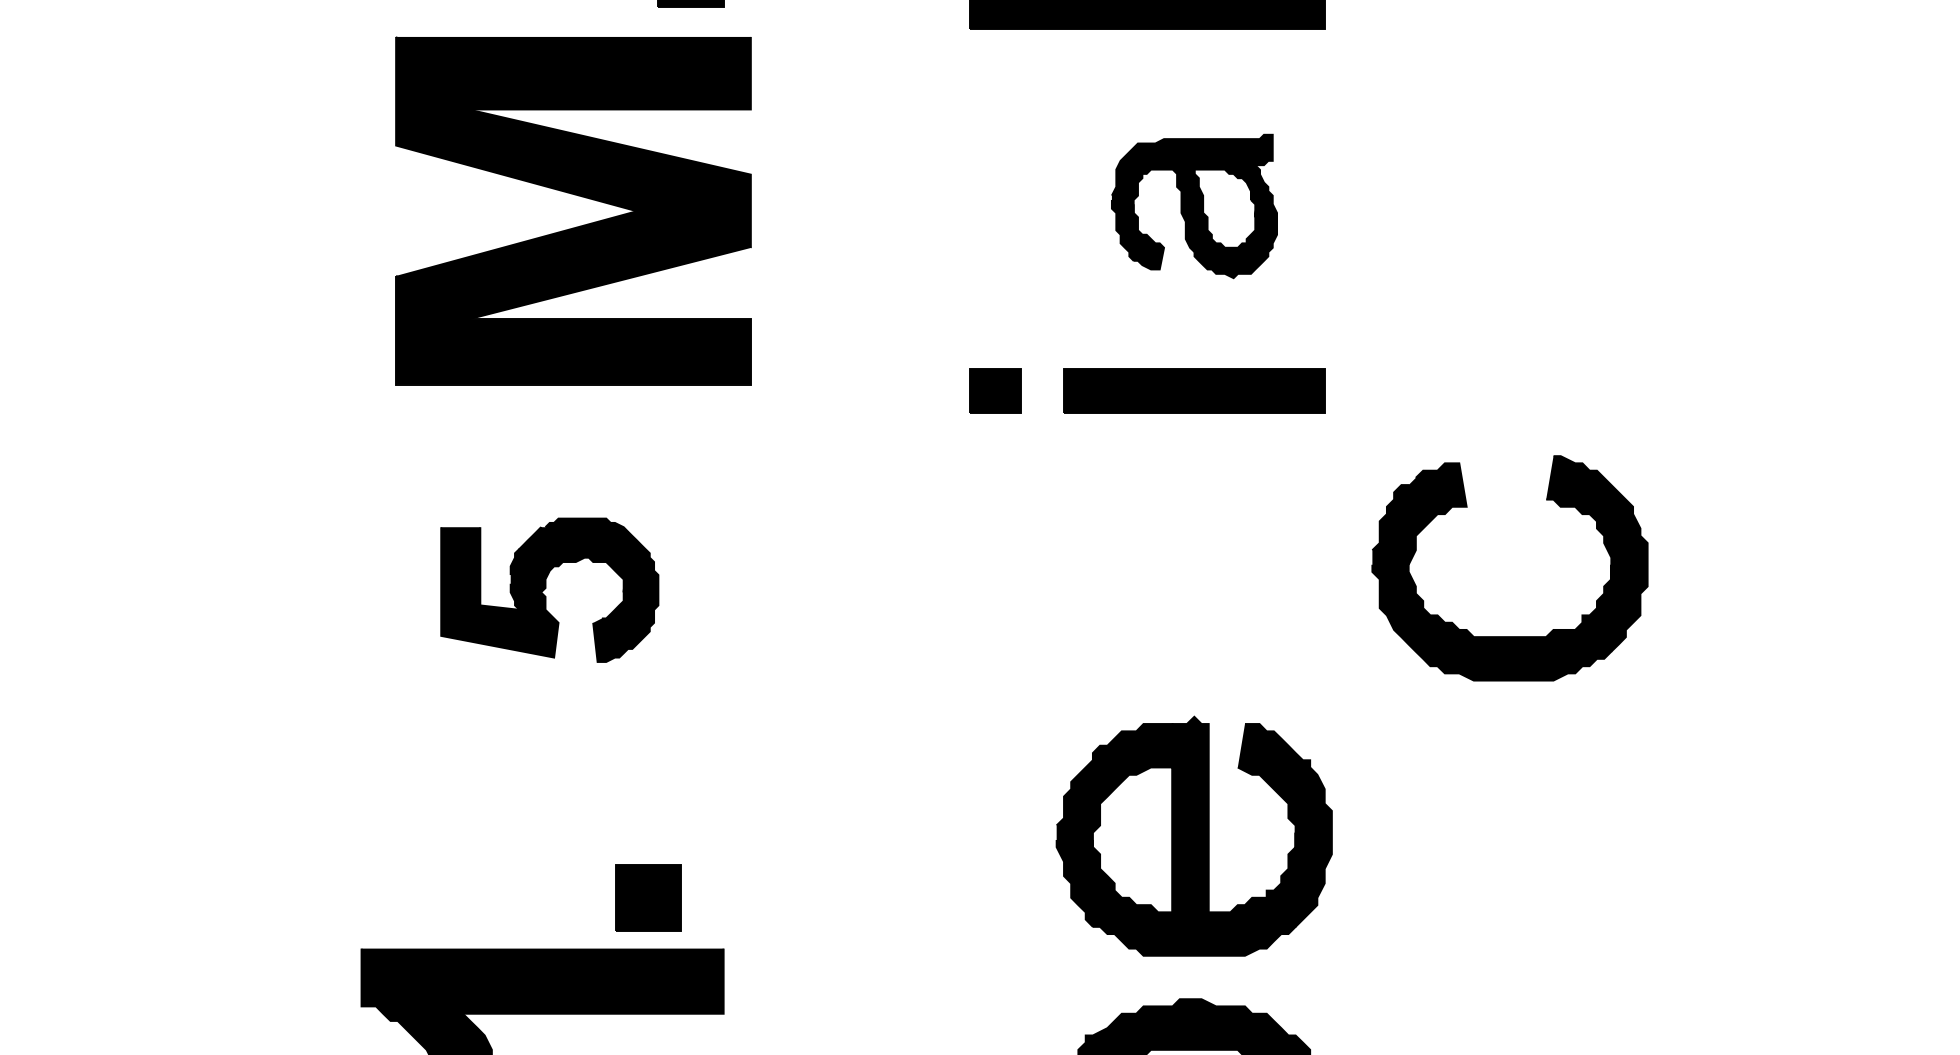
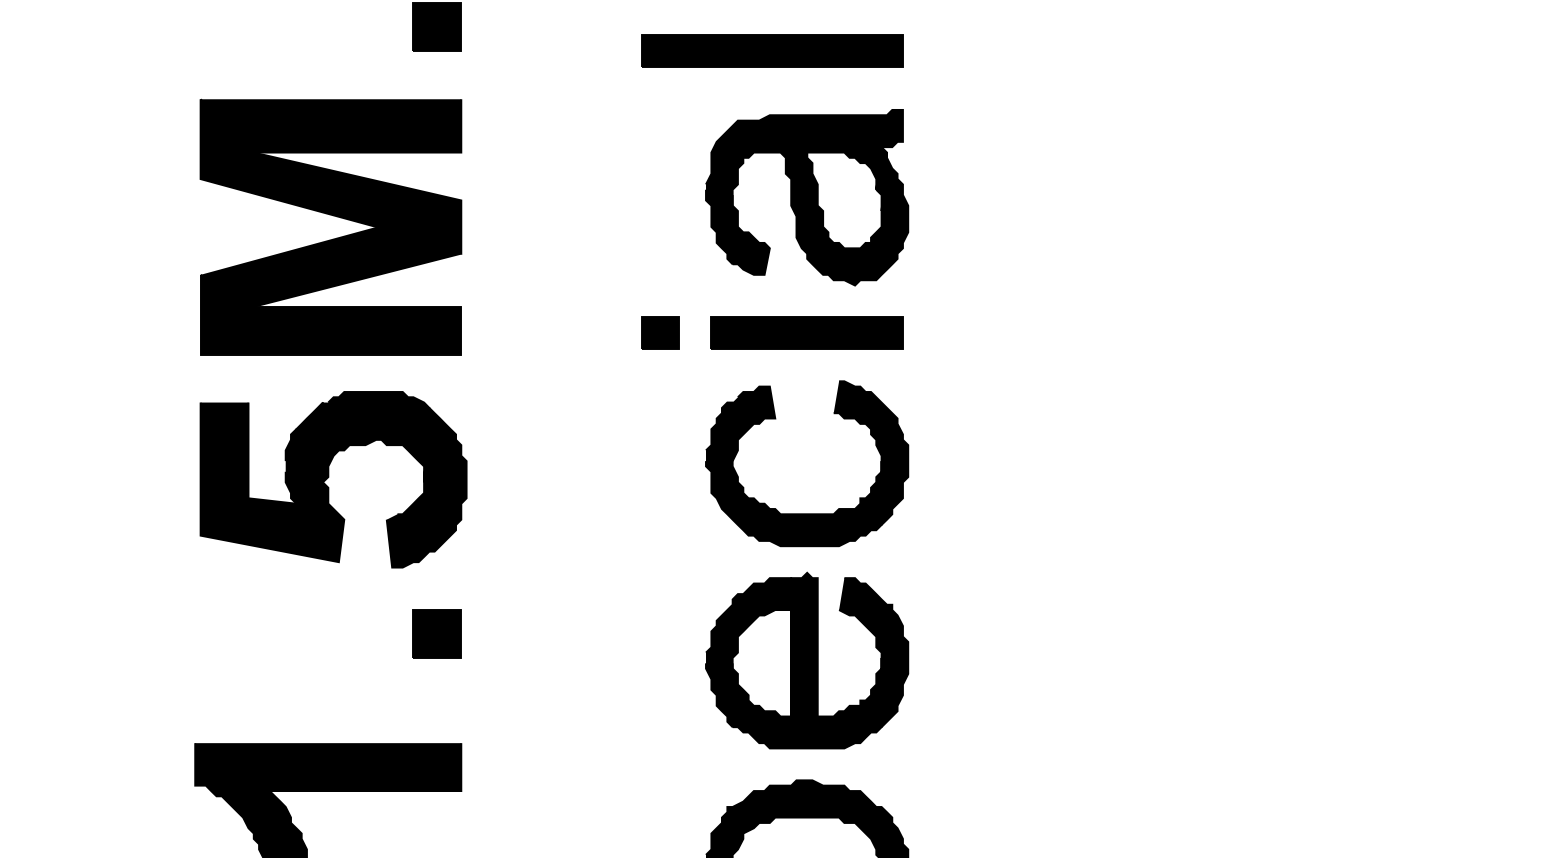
part: (576, 196) -> (333, 216), moved
part: (1194, 206) -> (807, 197), size x1.67
part: (549, 589) -> (333, 479), size x1.67
part: (1510, 636) -> (807, 513), moved
part: (647, 897) -> (436, 633), moved

